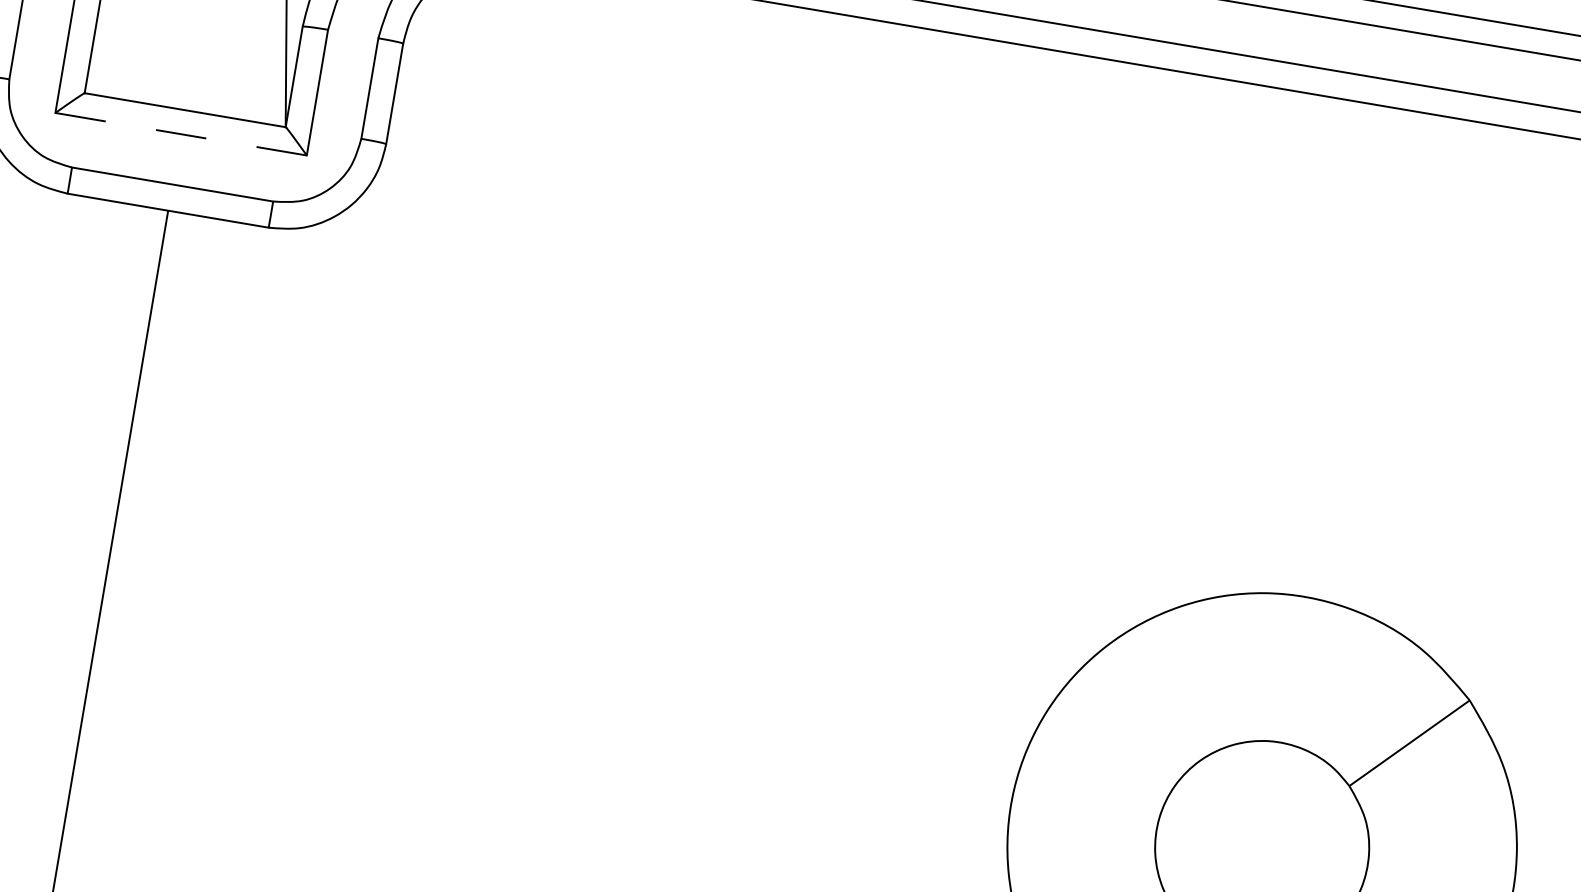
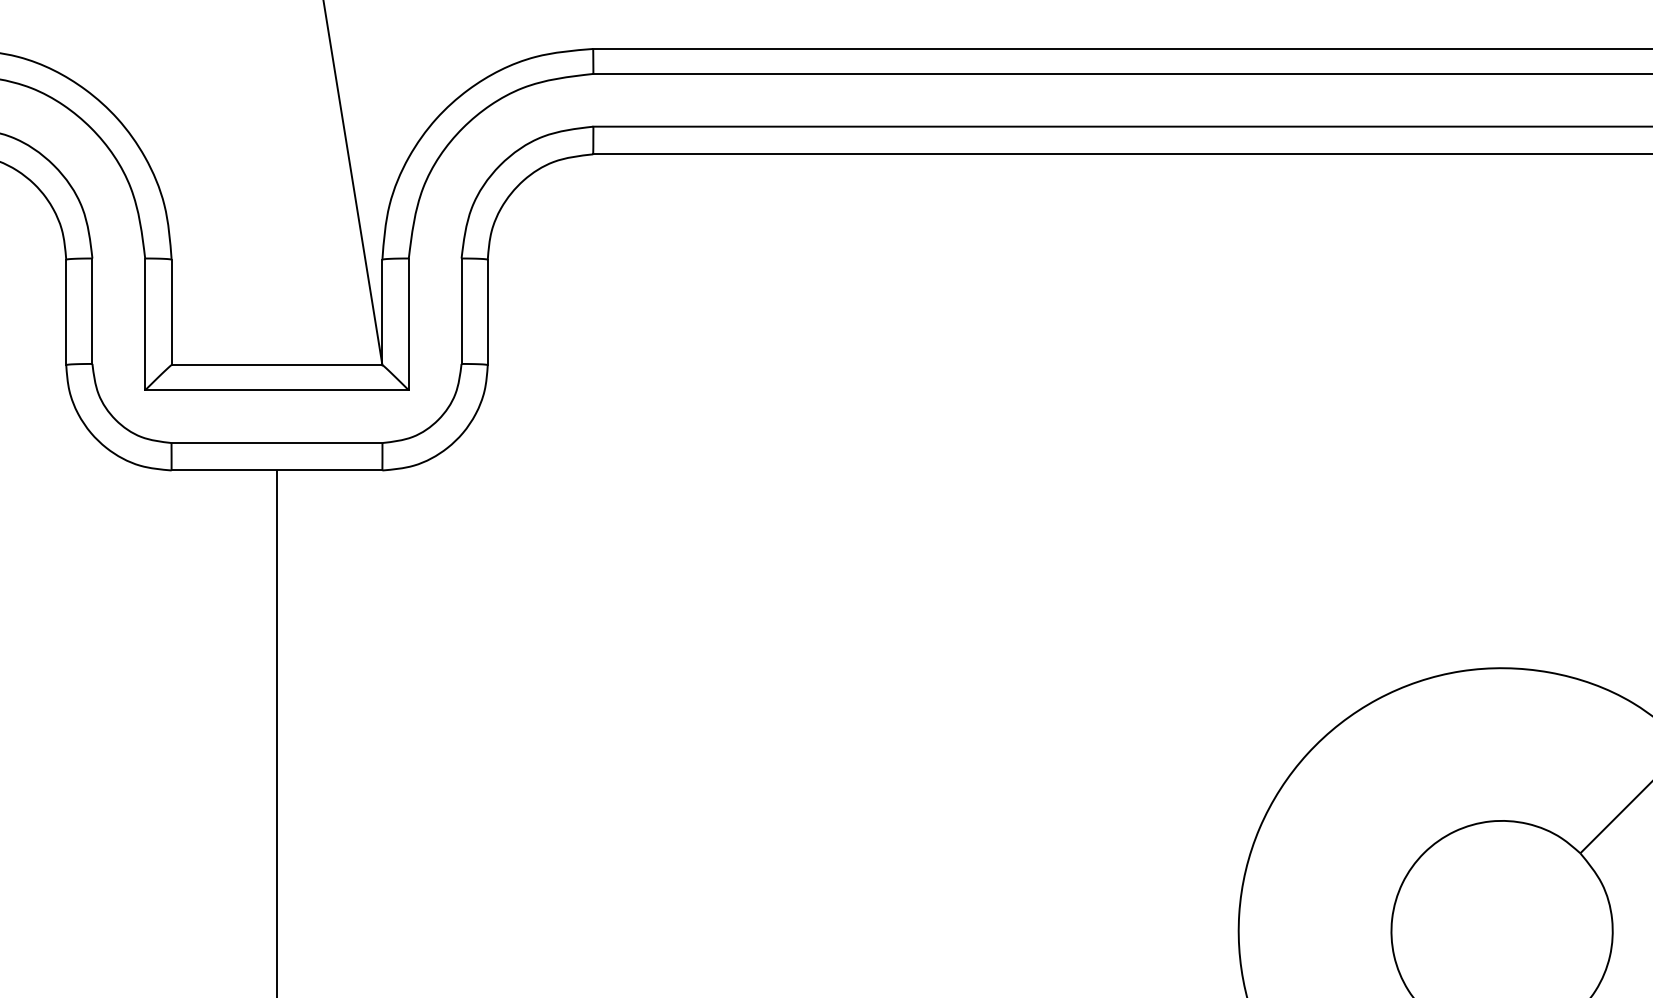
line: (181, 134) -> (277, 390), dashed -> solid

